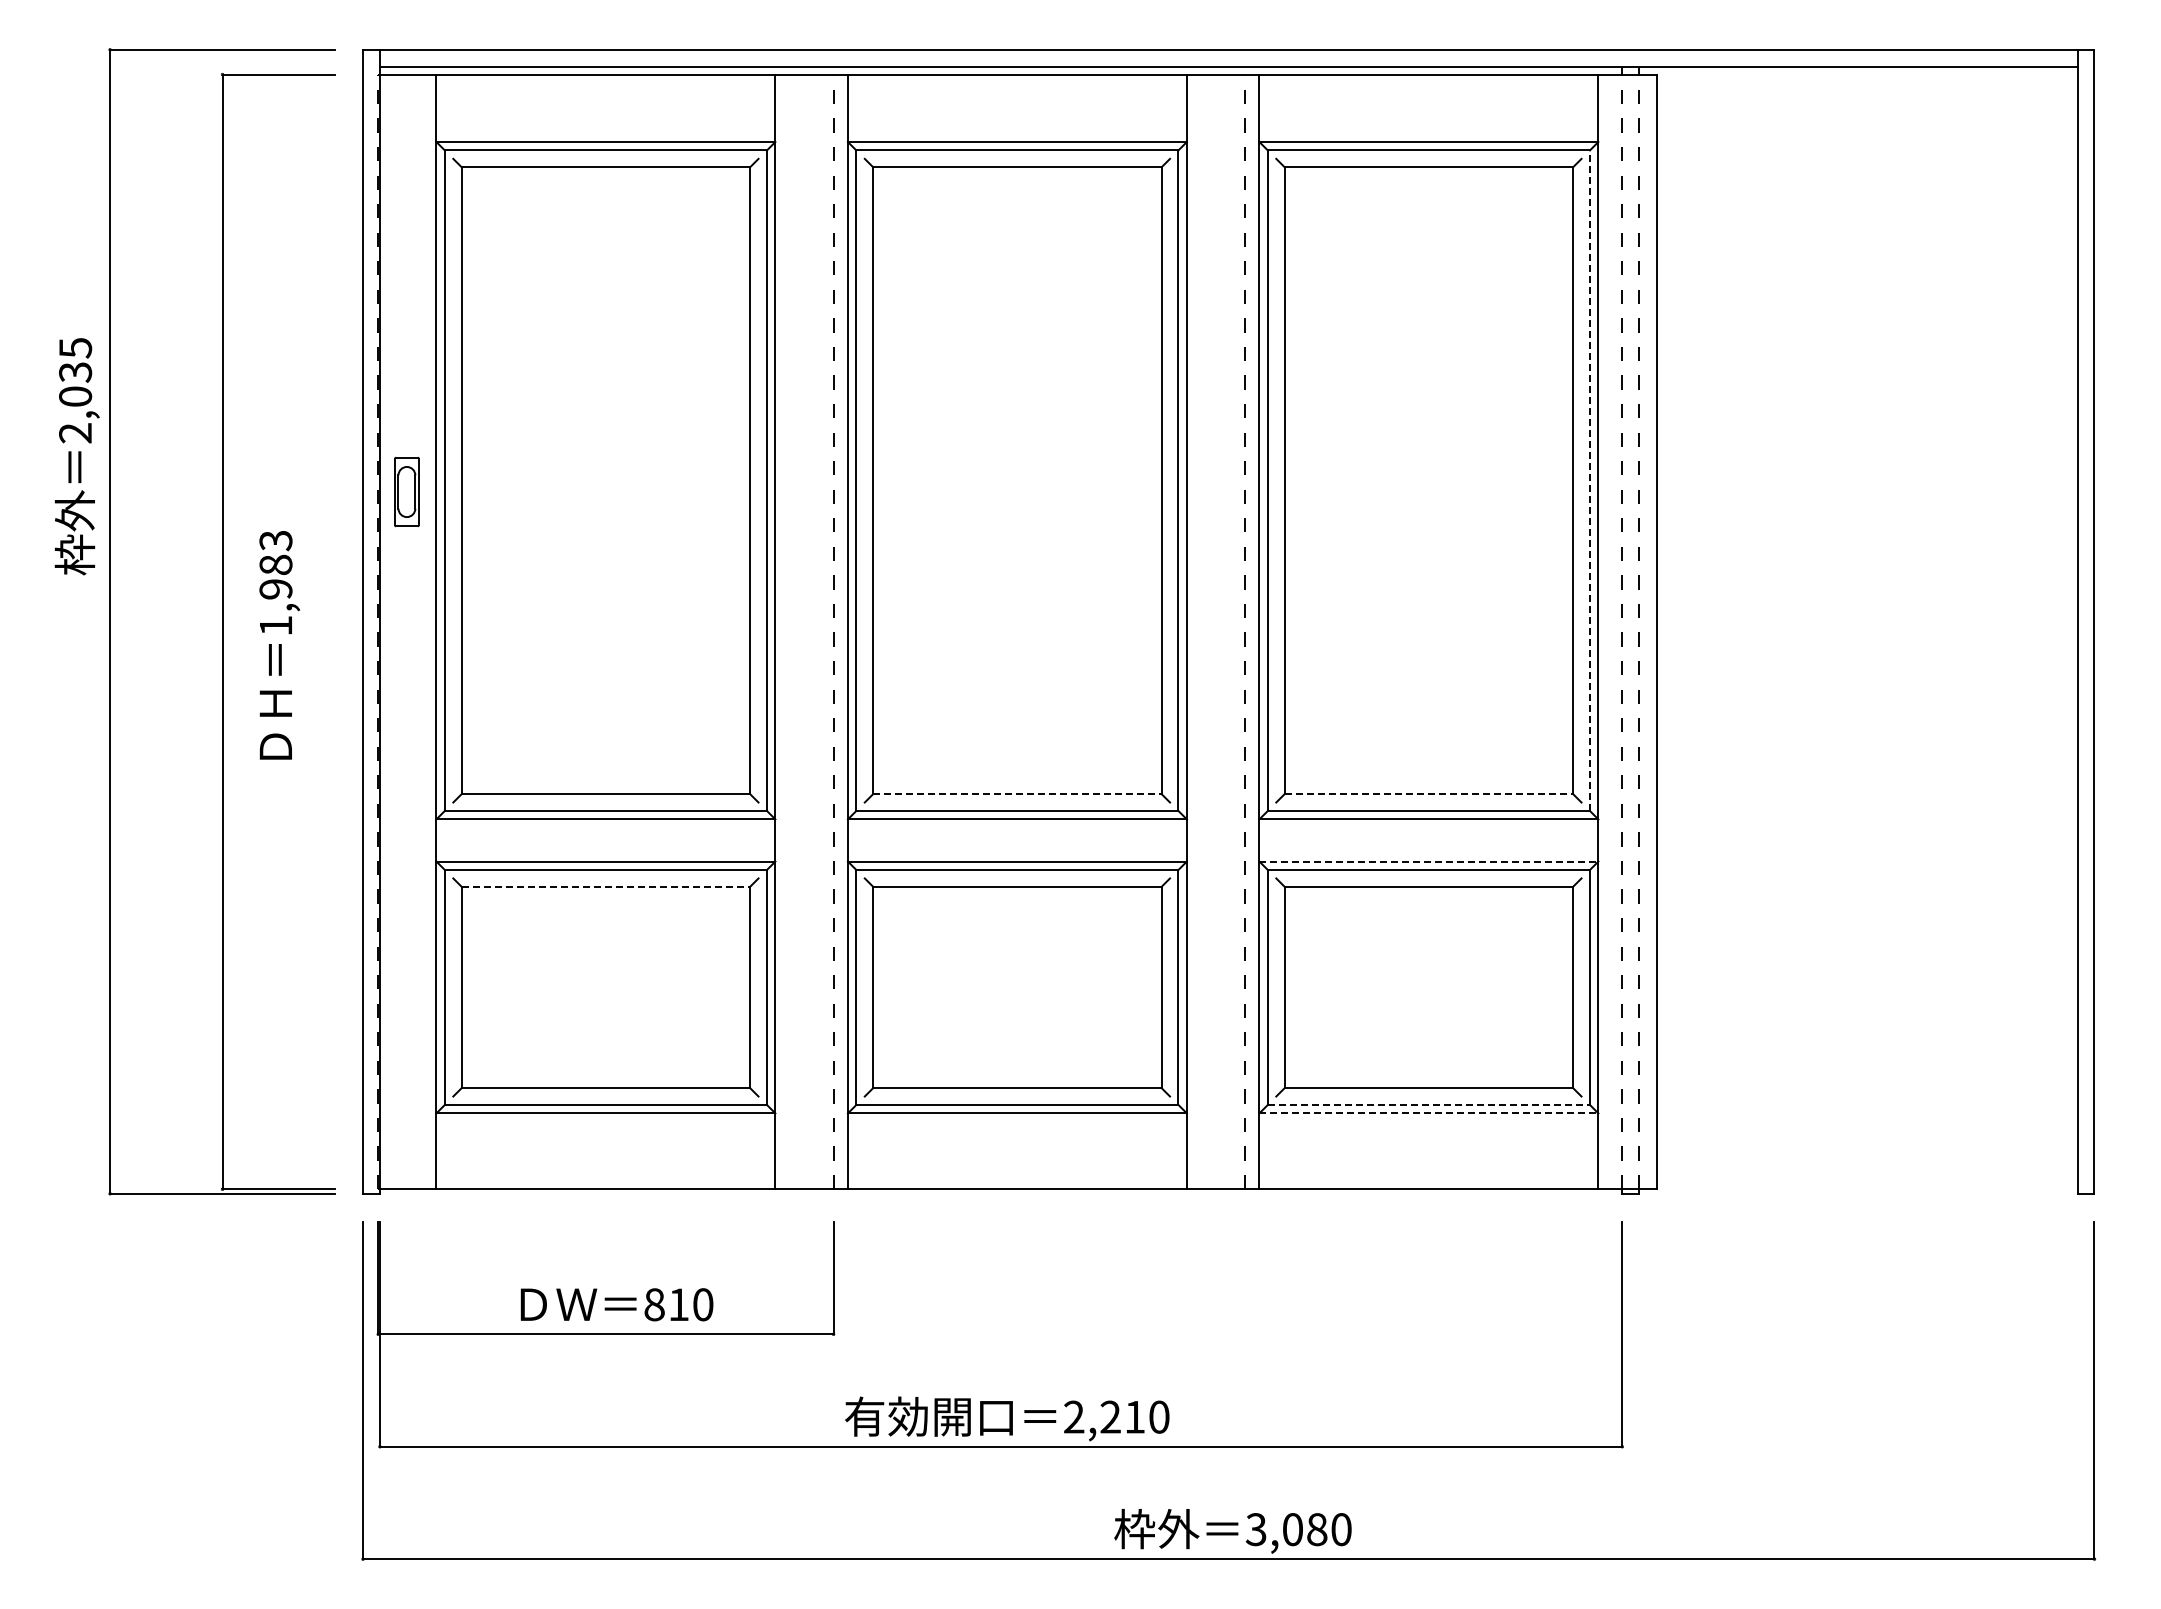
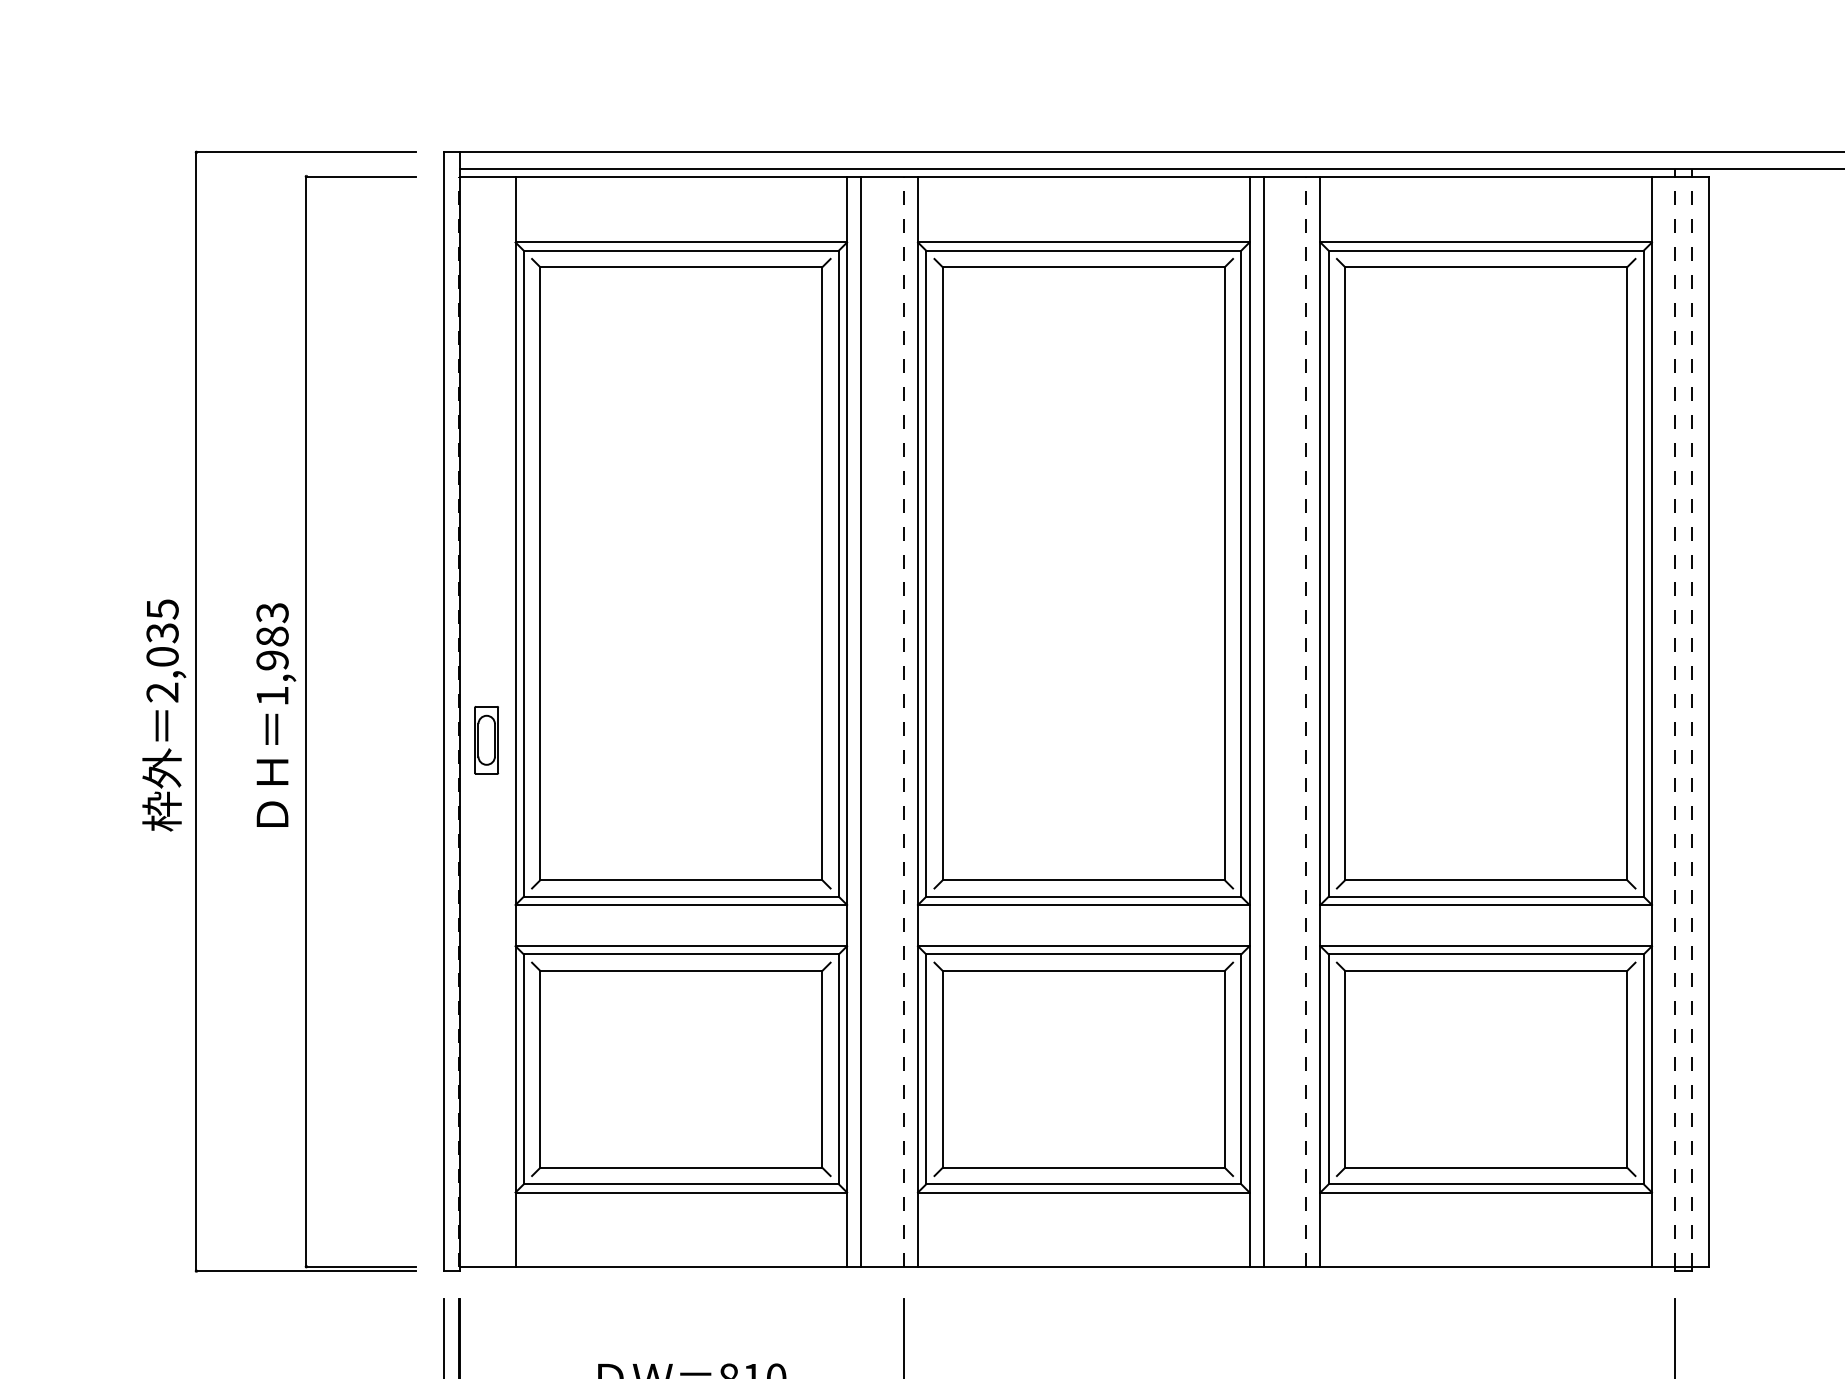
text: (76, 456) -> (163, 715), moved
line: (1589, 480) -> (1643, 573), dashed -> solid
part: (406, 491) -> (486, 739), moved
line: (789, 631) -> (860, 721), added
line: (1201, 631) -> (1263, 721), added
text: (279, 645) -> (276, 715), moved
line: (1017, 794) -> (1083, 880), dashed -> solid
line: (1429, 794) -> (1486, 880), dashed -> solid
line: (1429, 861) -> (1486, 946), dashed -> solid
line: (606, 886) -> (681, 970), dashed -> solid
line: (1429, 1104) -> (1486, 1183), dashed -> solid
line: (1429, 1113) -> (1486, 1192), dashed -> solid

